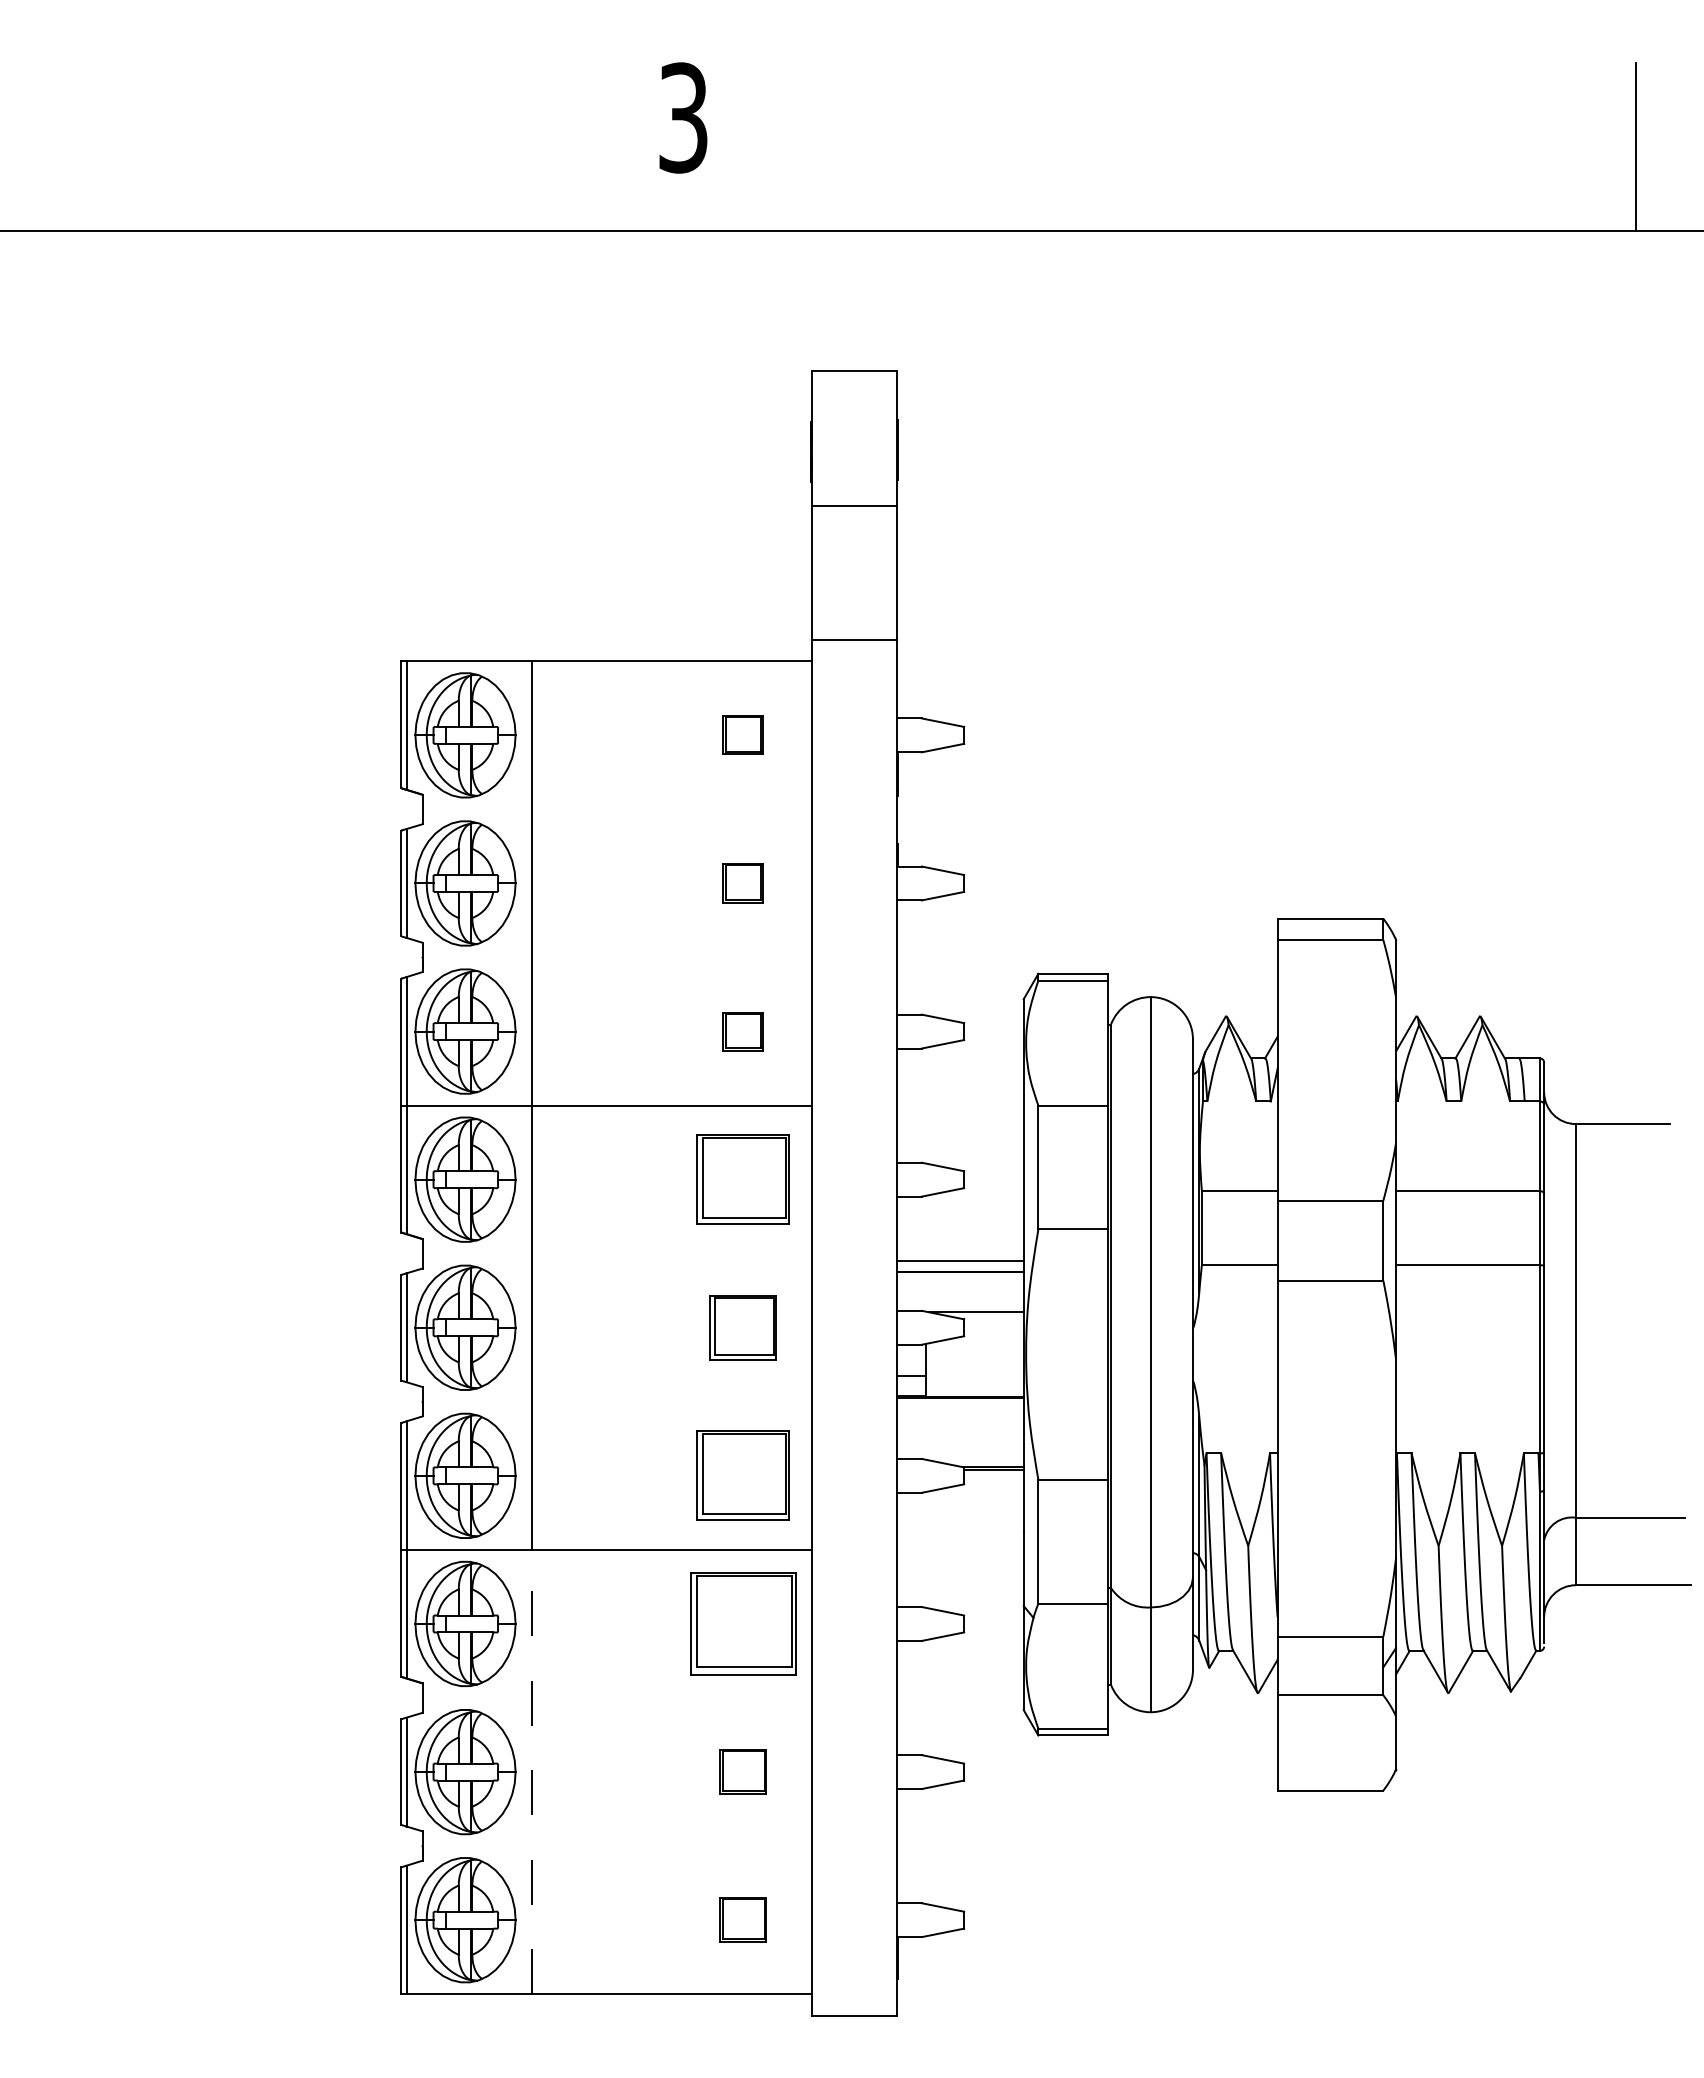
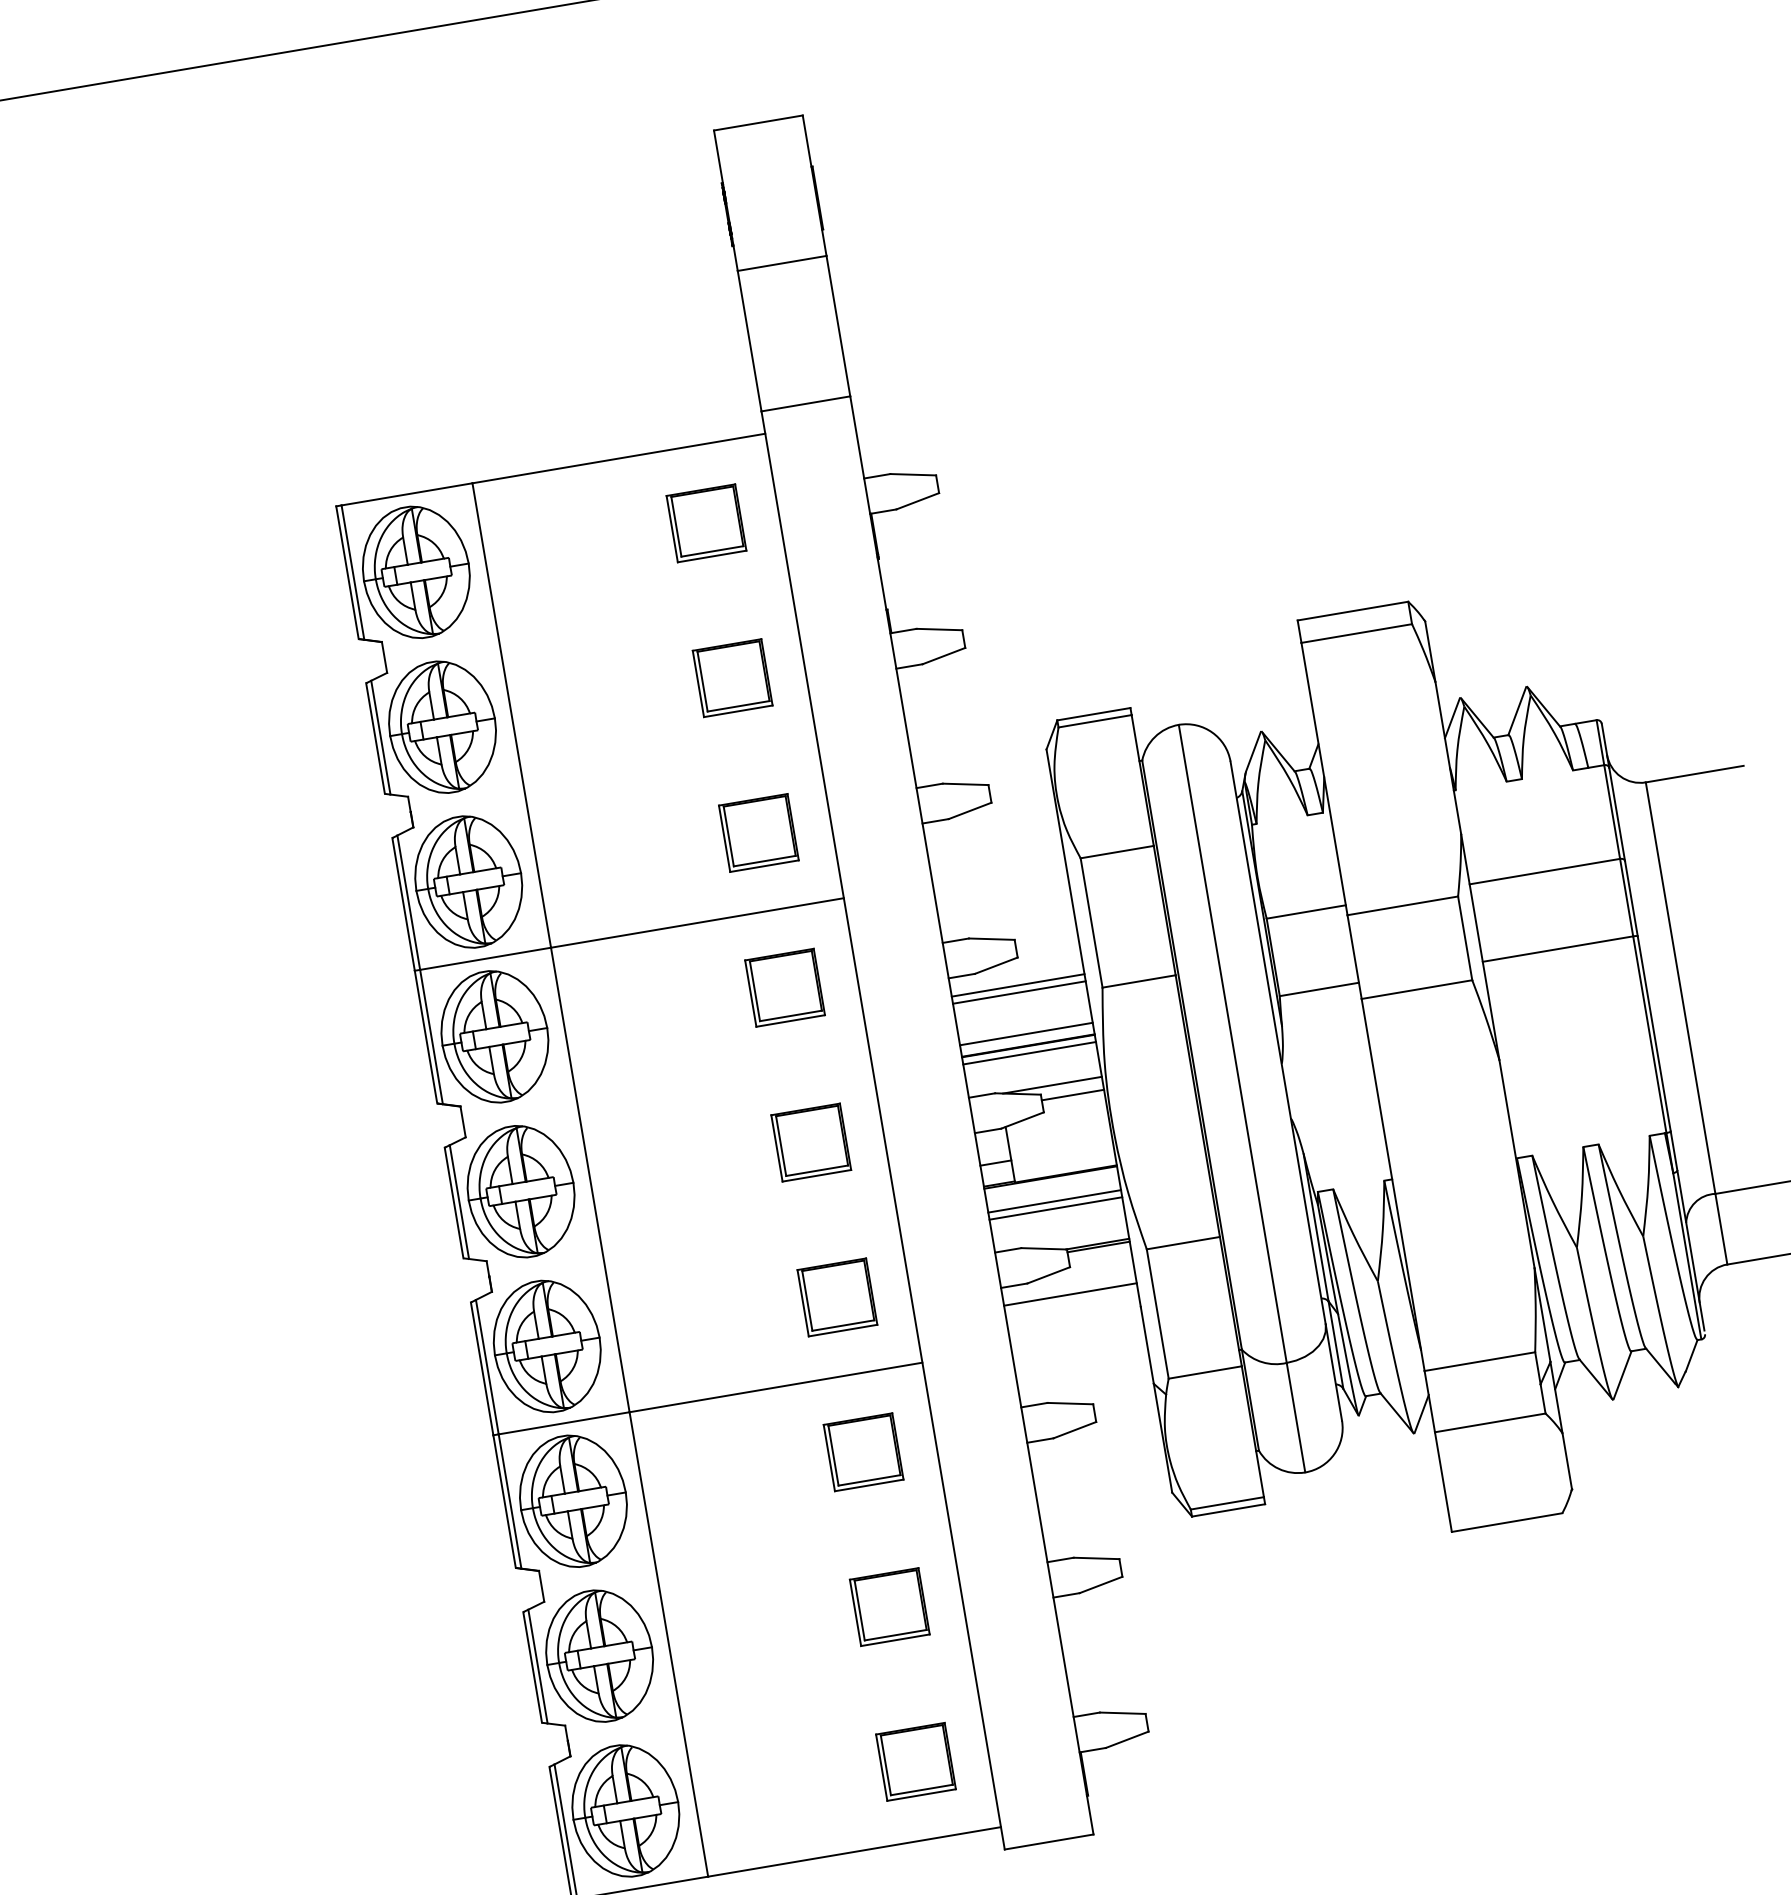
part: (742, 735) -> (705, 523), size x1.67
part: (742, 883) -> (732, 678), size x1.67
part: (742, 1031) -> (758, 832), size x1.67
part: (742, 1179) -> (784, 987), size x0.71
line: (959, 1214) -> (1017, 985), added
line: (959, 1220) -> (1018, 992), added
line: (959, 1279) -> (1028, 1053), added
line: (993, 1324) -> (1072, 1094), added
line: (959, 1420) -> (1053, 1201), added
line: (959, 1427) -> (1055, 1208), added
part: (742, 1475) -> (836, 1297), size x0.71
line: (959, 1509) -> (1069, 1294), added
part: (742, 1623) -> (862, 1451), size x0.62
line: (531, 1771) -> (668, 1643), dashed -> solid
part: (742, 1771) -> (889, 1606), size x1.43
part: (742, 1919) -> (915, 1761), size x1.43

